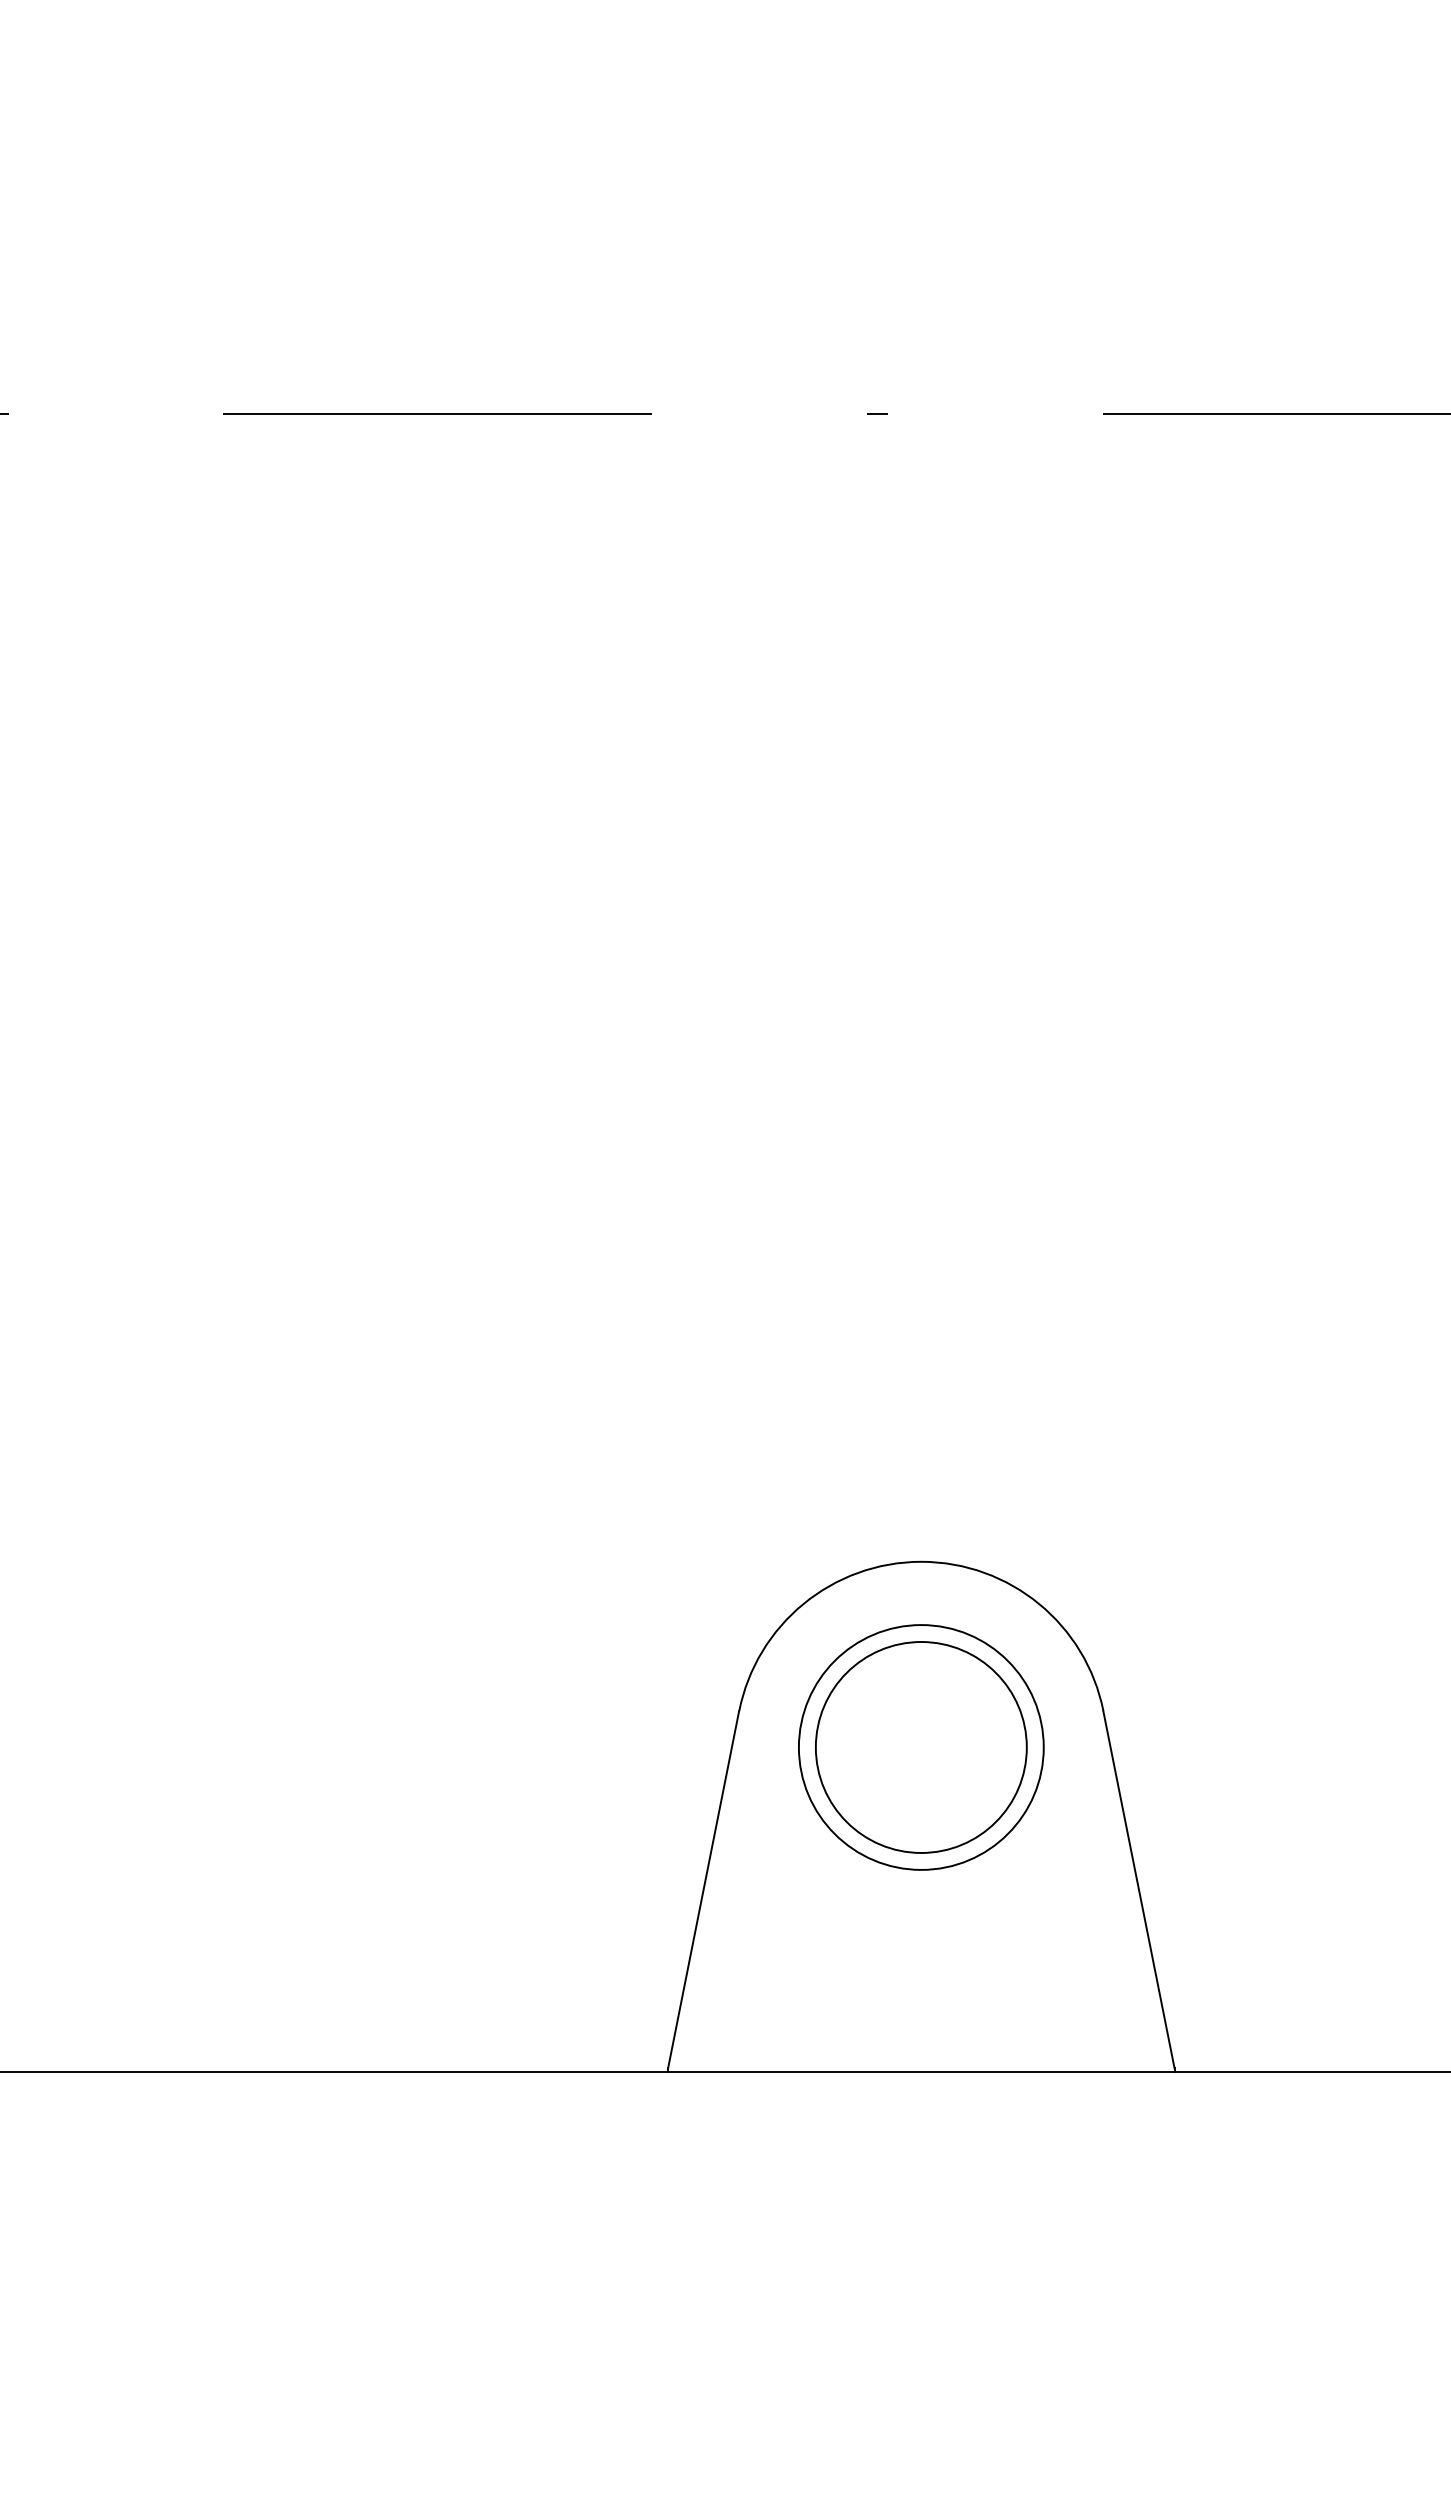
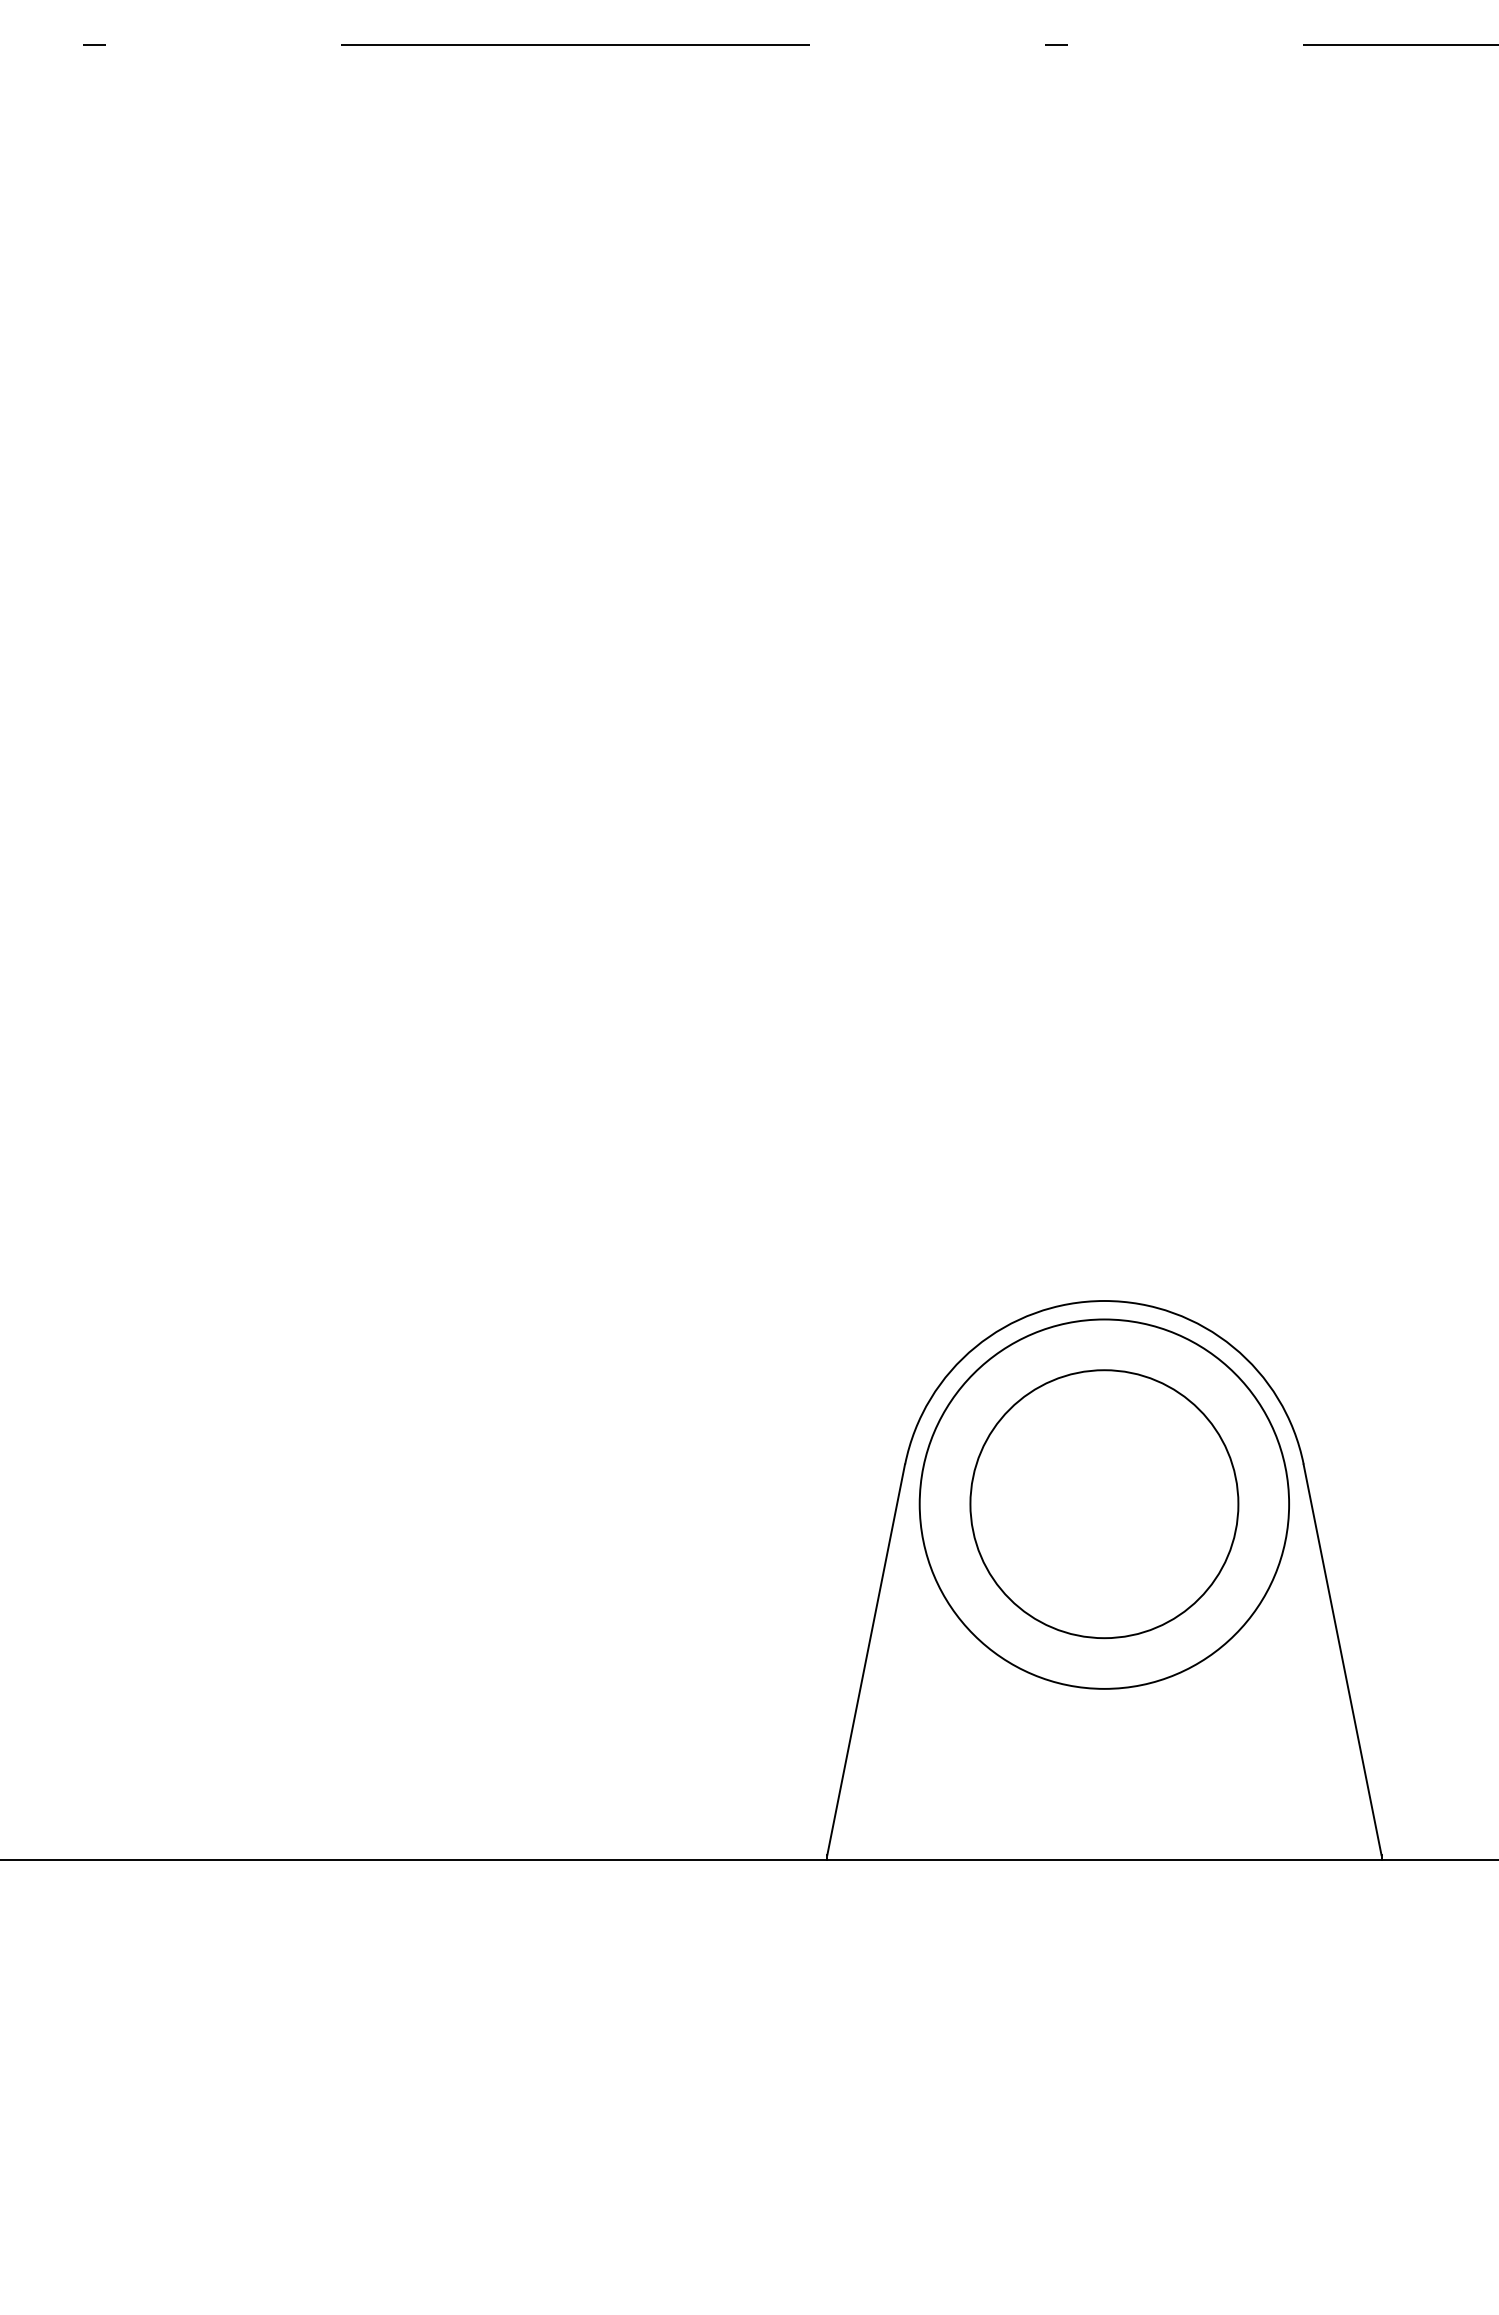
circle: (920, 1747) -> (1103, 1504), size x1.6

